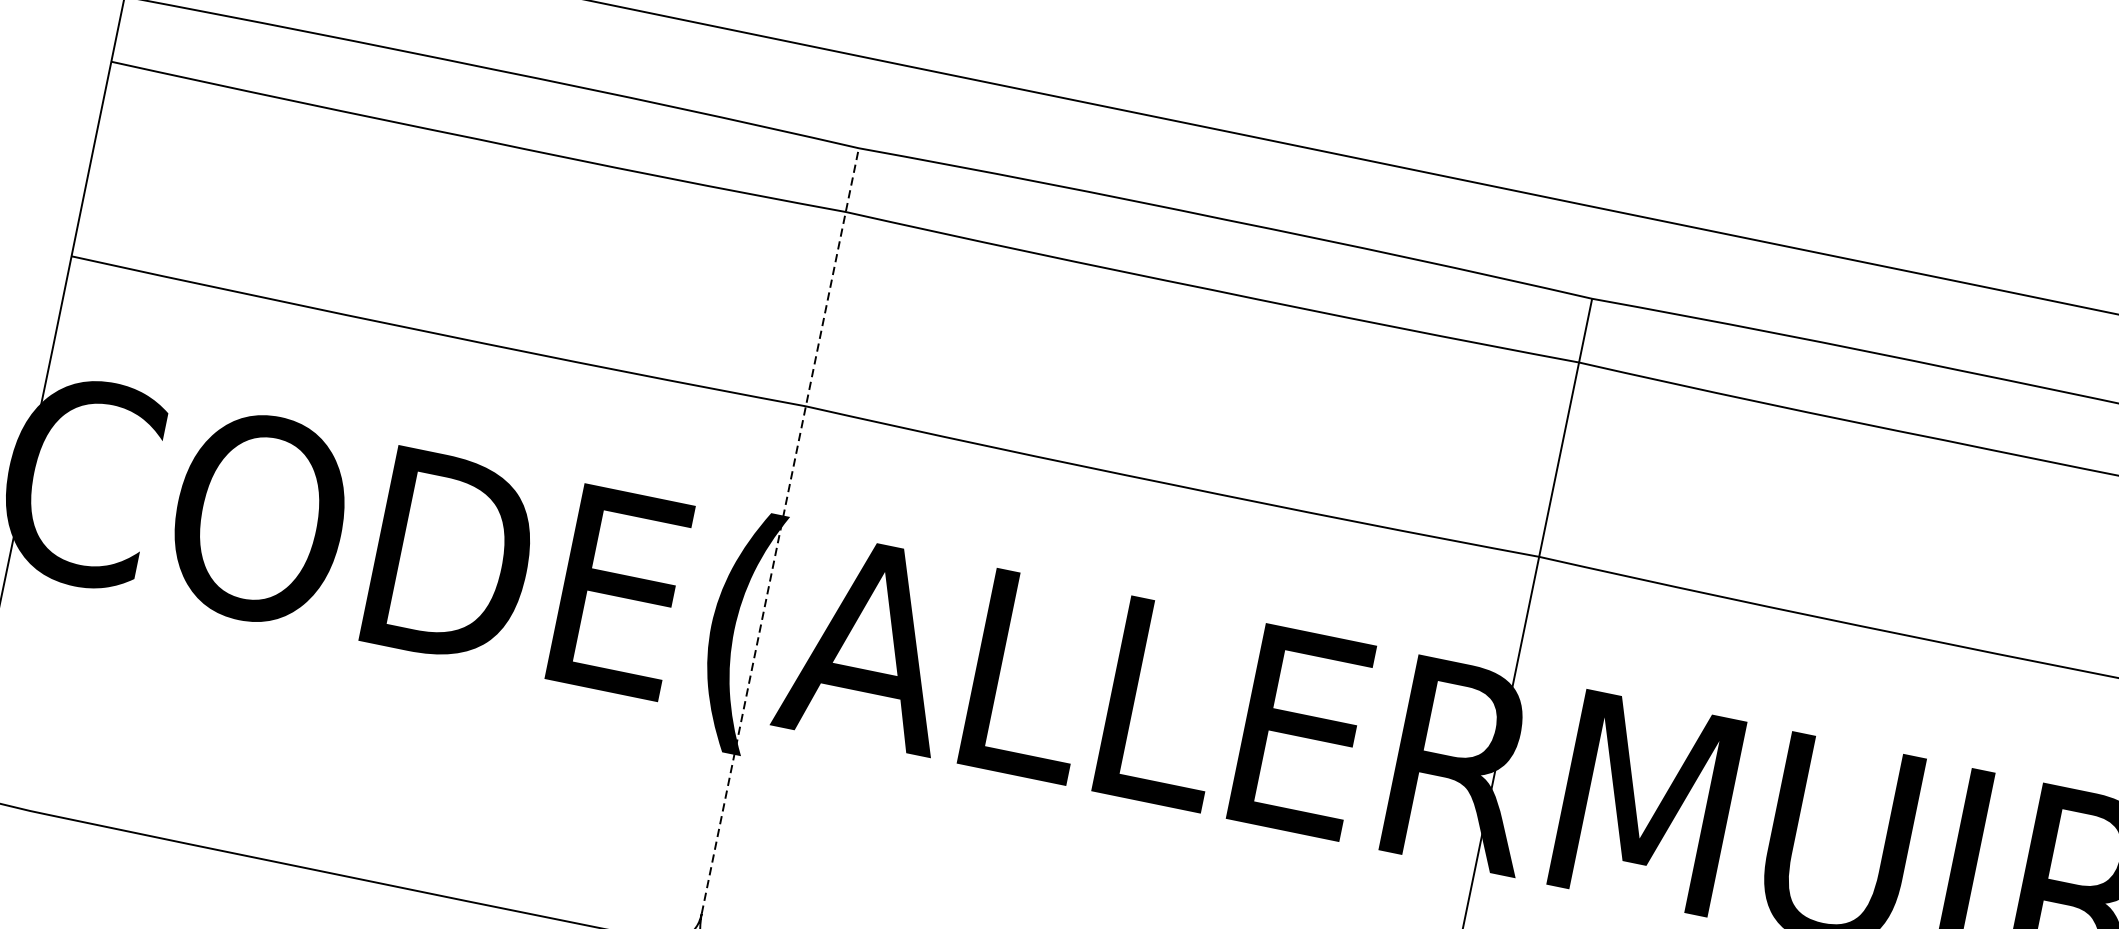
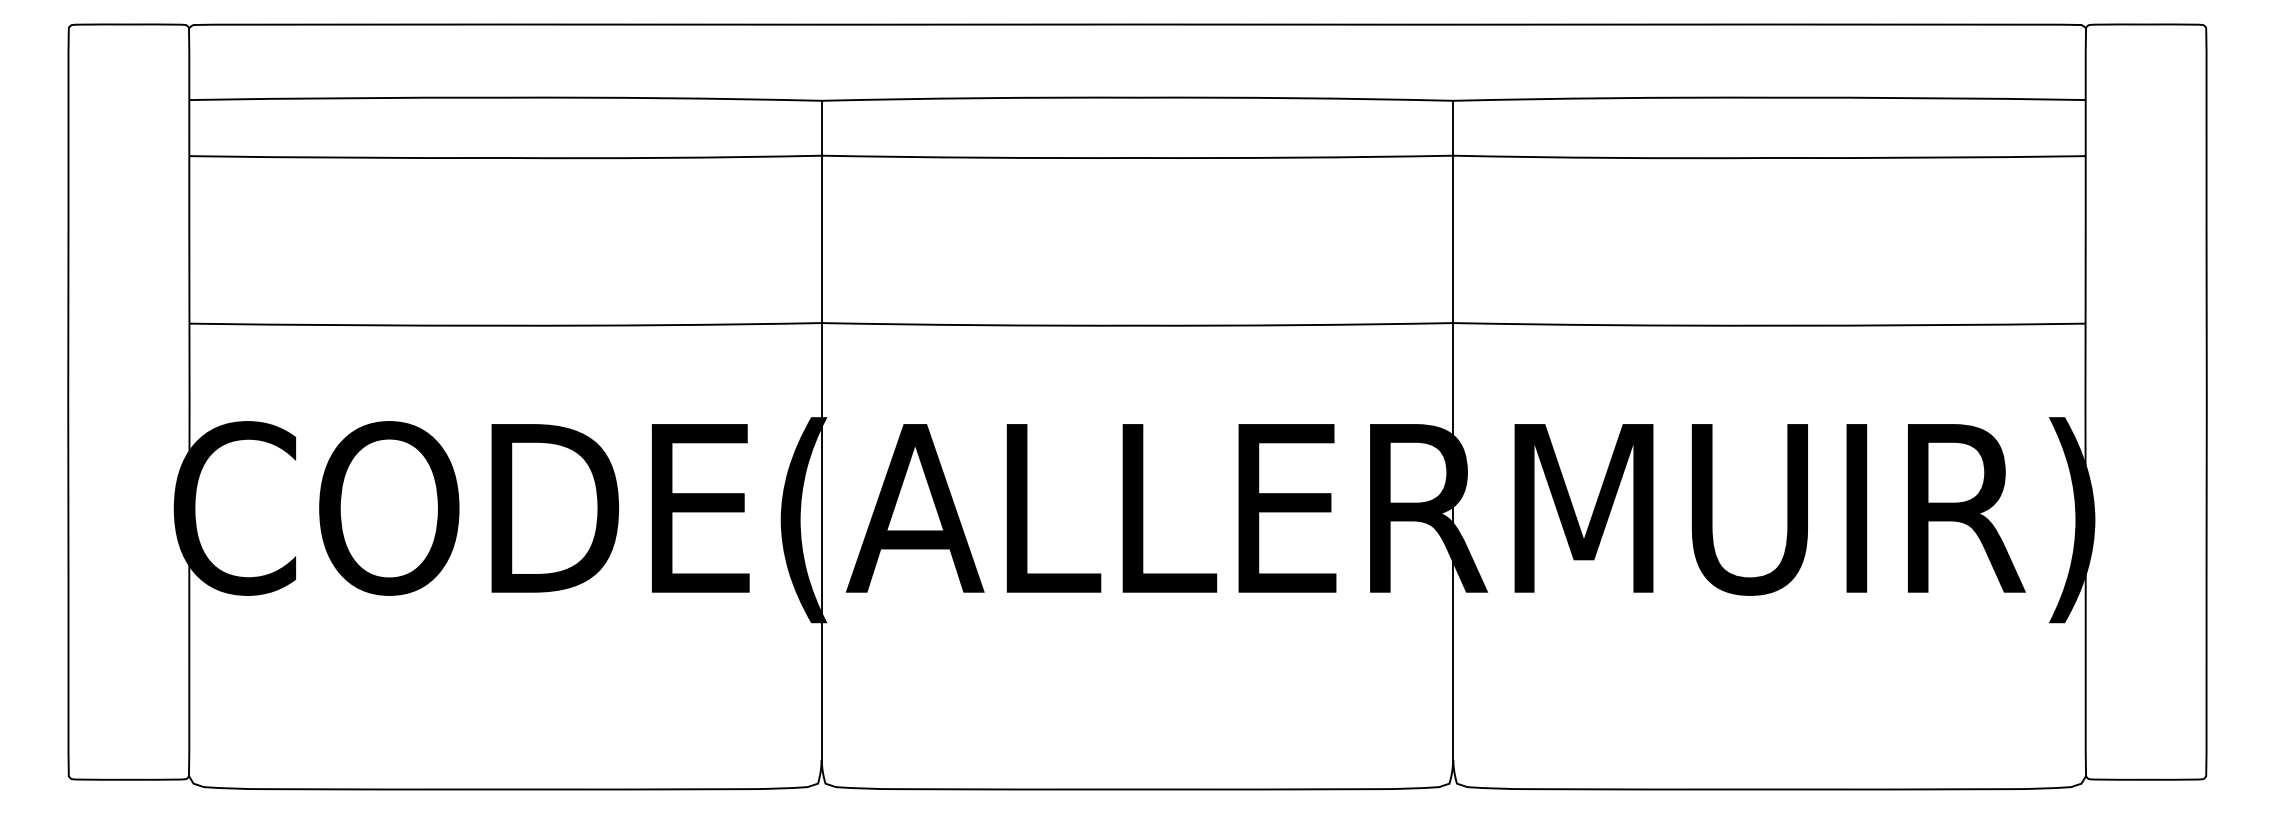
line: (780, 531) -> (821, 430), dashed -> solid

